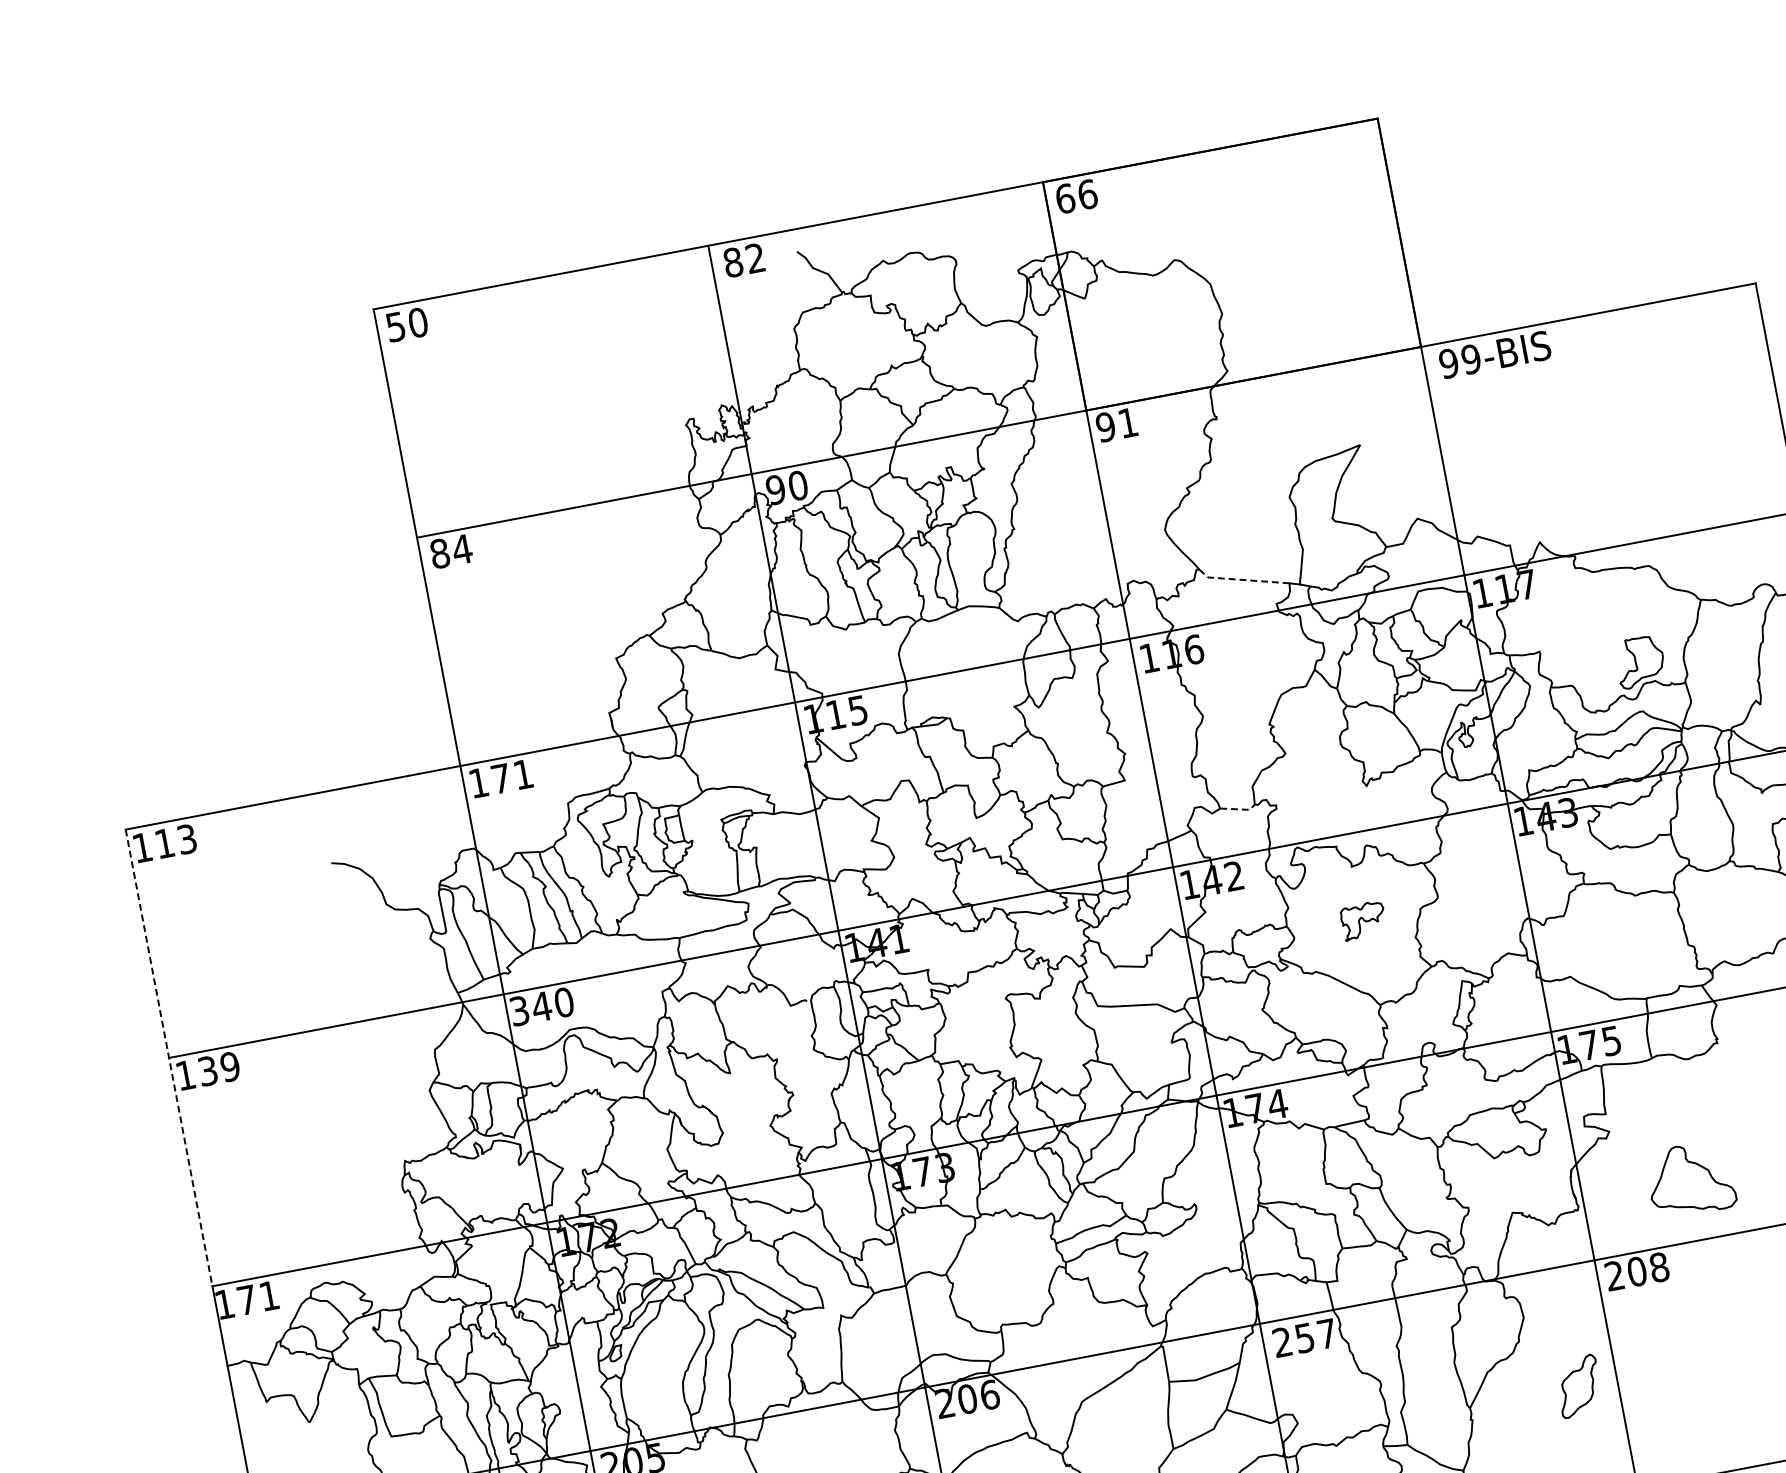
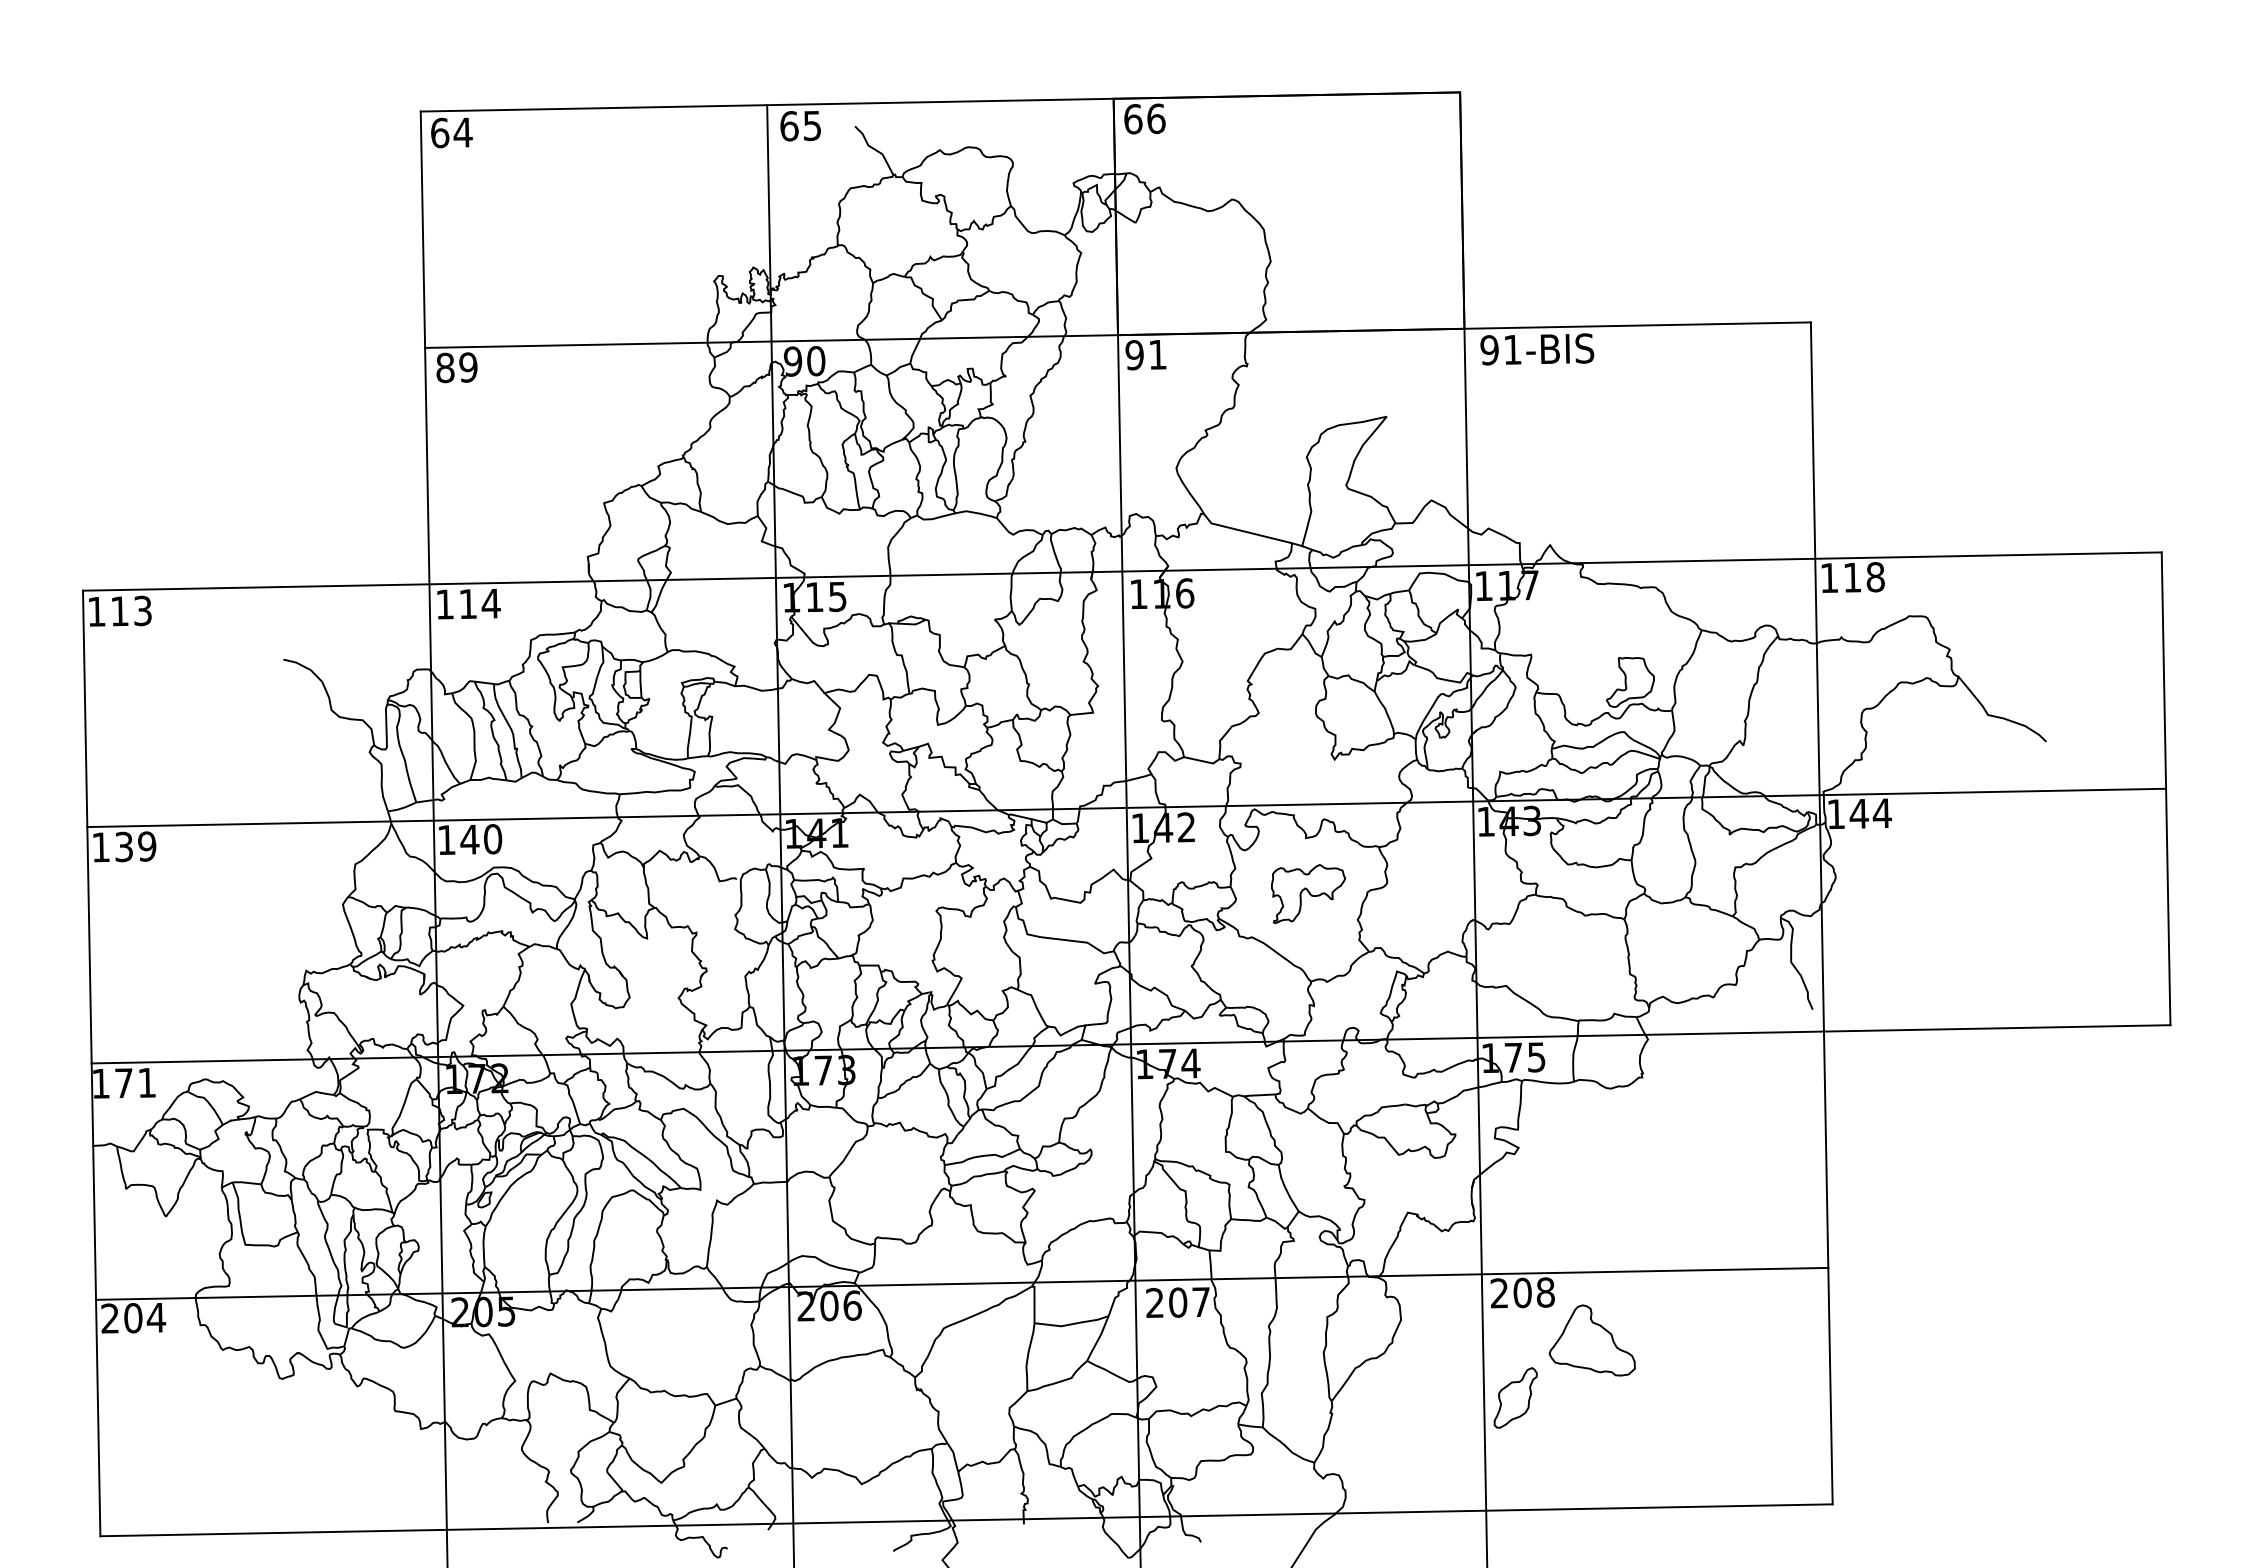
text: (743, 259) -> (800, 125), 82 -> 65
text: (406, 324) -> (451, 132), 50 -> 64
text: (1471, 359) -> (1512, 349), 99-BIS -> 91-BIS
text: (462, 549) -> (468, 367), 84 -> 89
line: (1242, 579) -> (1245, 531), dashed -> solid
text: (512, 776) -> (479, 603), 171 -> 114
line: (1239, 809) -> (1203, 761), dashed -> solid
part: (1363, 921) -> (1308, 894), size x1.67
text: (519, 1011) -> (446, 840), 340 -> 140
line: (169, 1058) -> (87, 827), dashed -> solid
part: (1690, 1179) -> (1591, 1340), moved
text: (1305, 1337) -> (1178, 1302), 257 -> 207
part: (1578, 1385) -> (1515, 1397), moved

